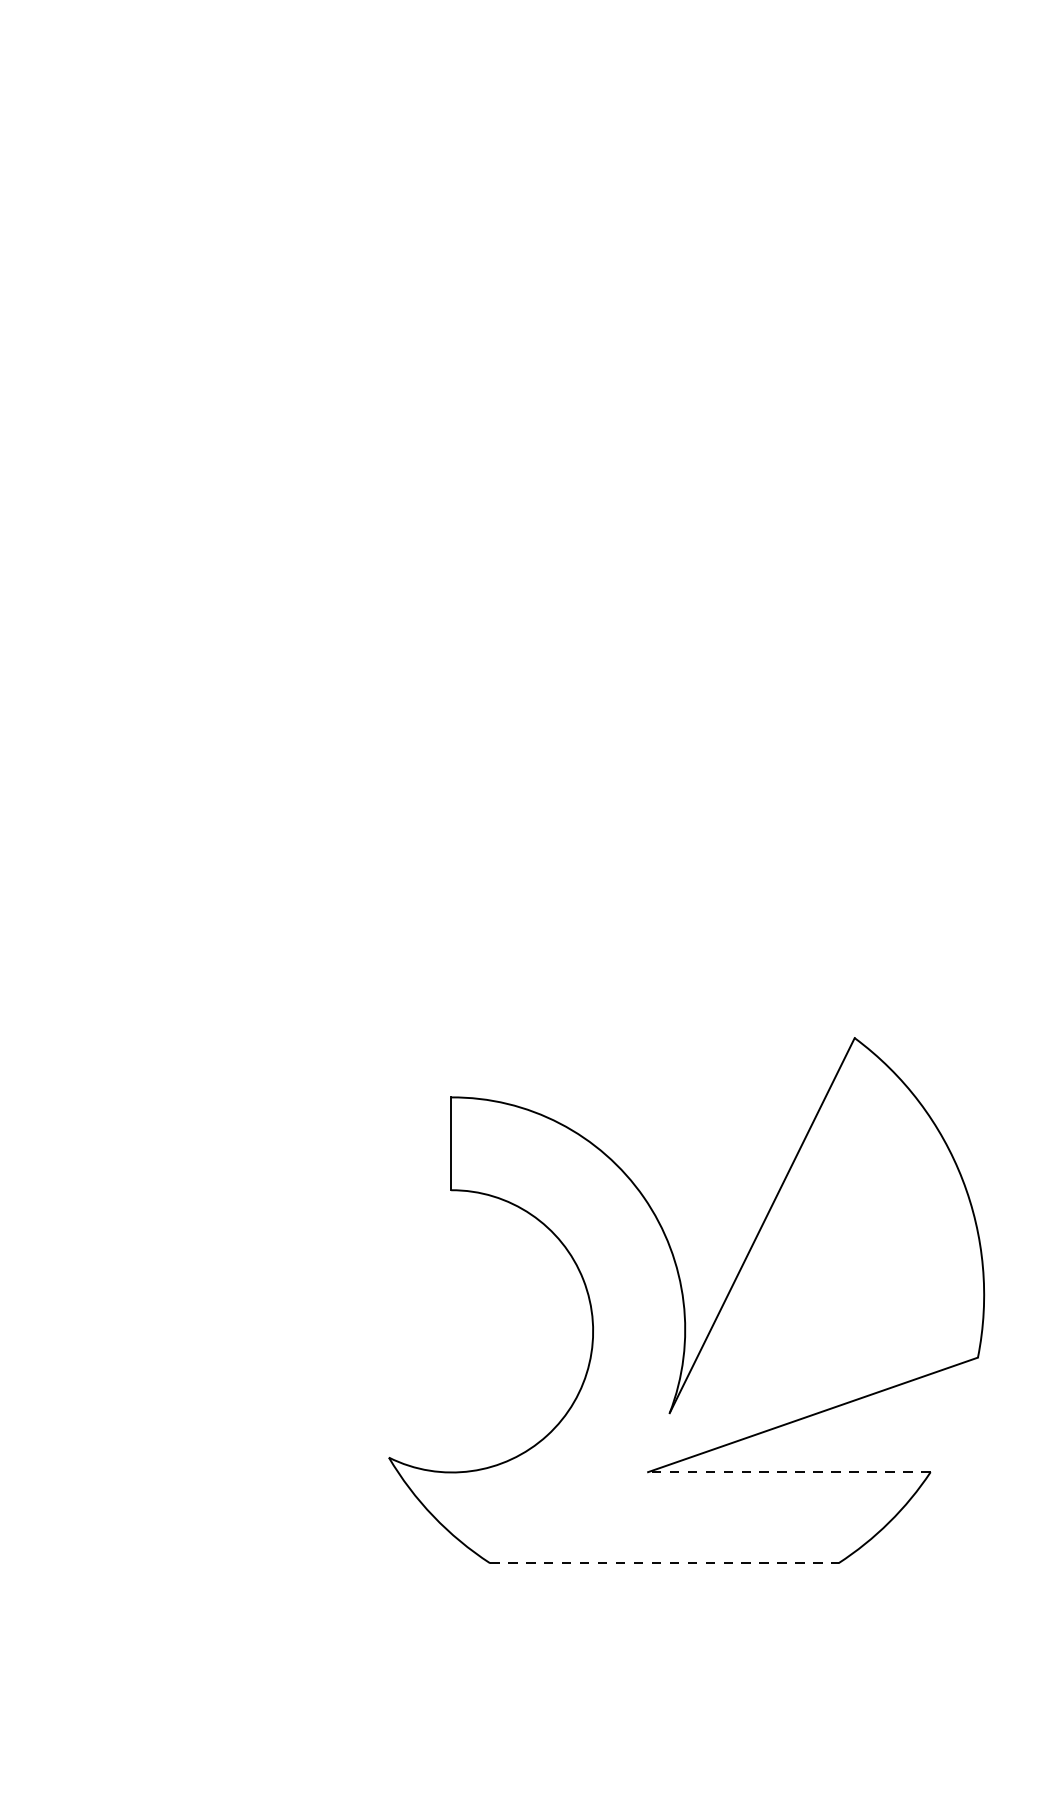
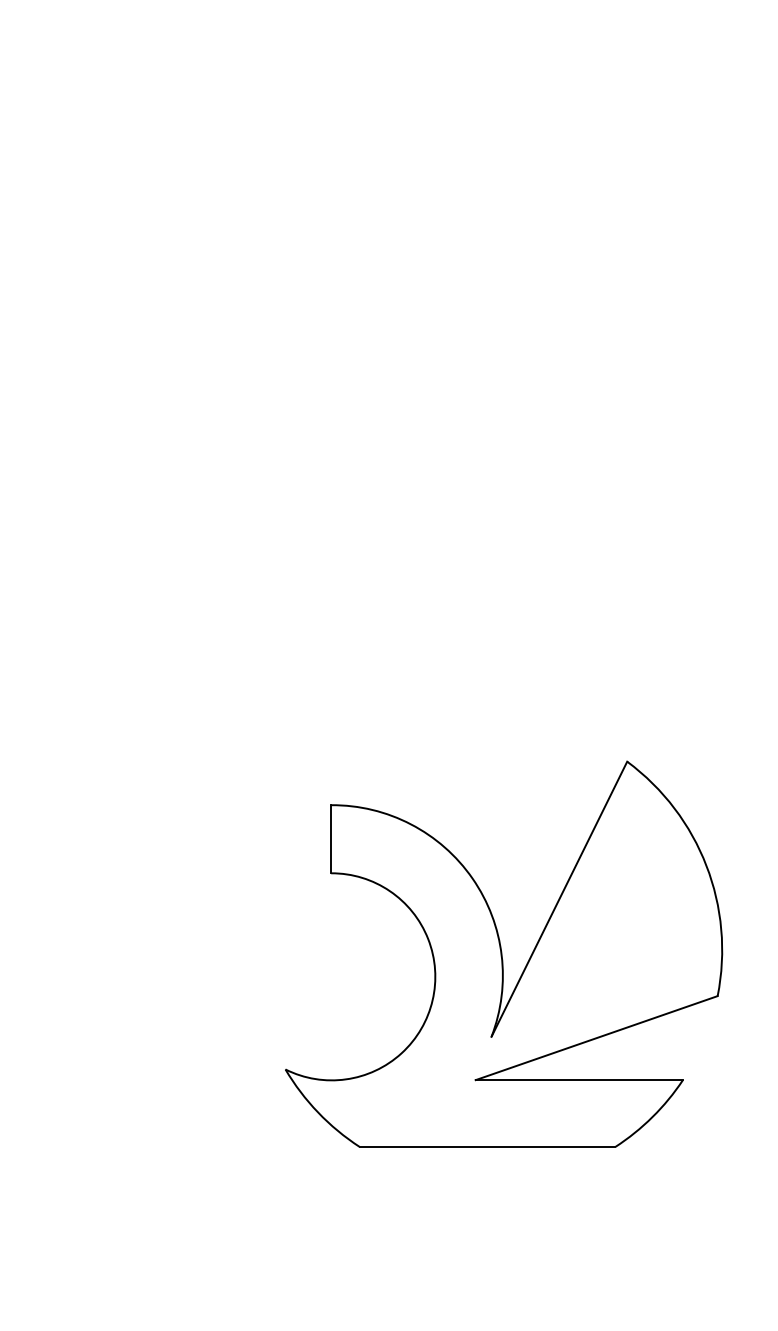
line: (789, 1472) -> (579, 1080), dashed -> solid
line: (664, 1562) -> (487, 1146), dashed -> solid

